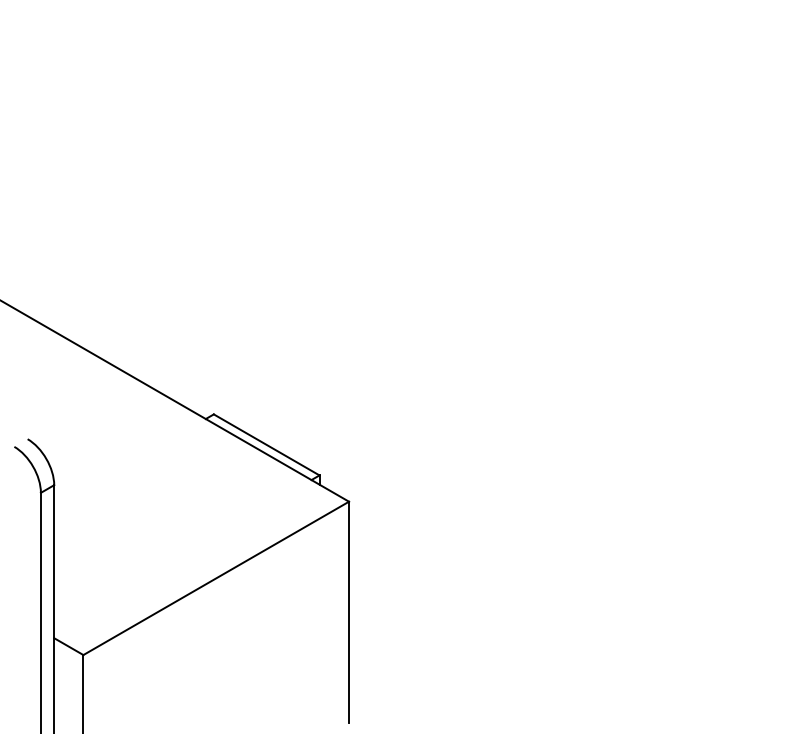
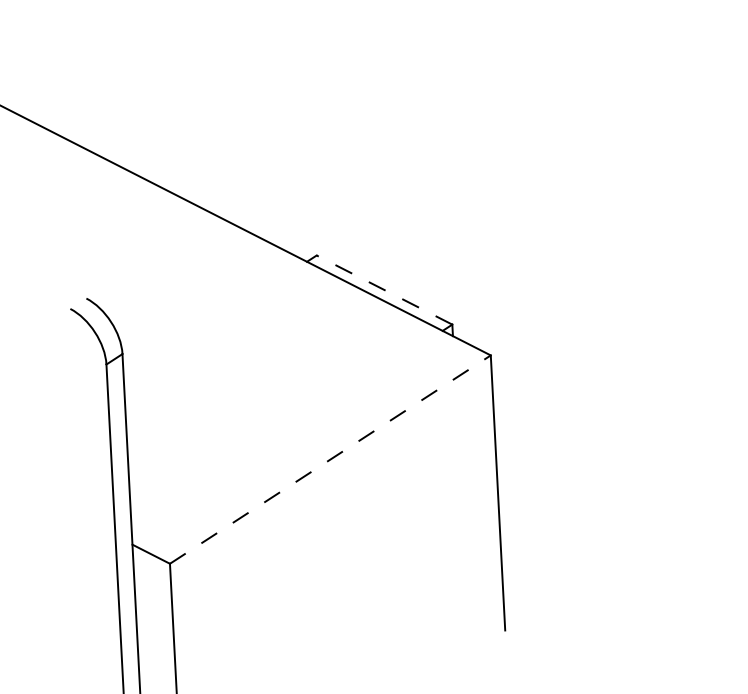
line: (266, 444) -> (384, 289), solid -> dashed
line: (216, 578) -> (330, 459), solid -> dashed

